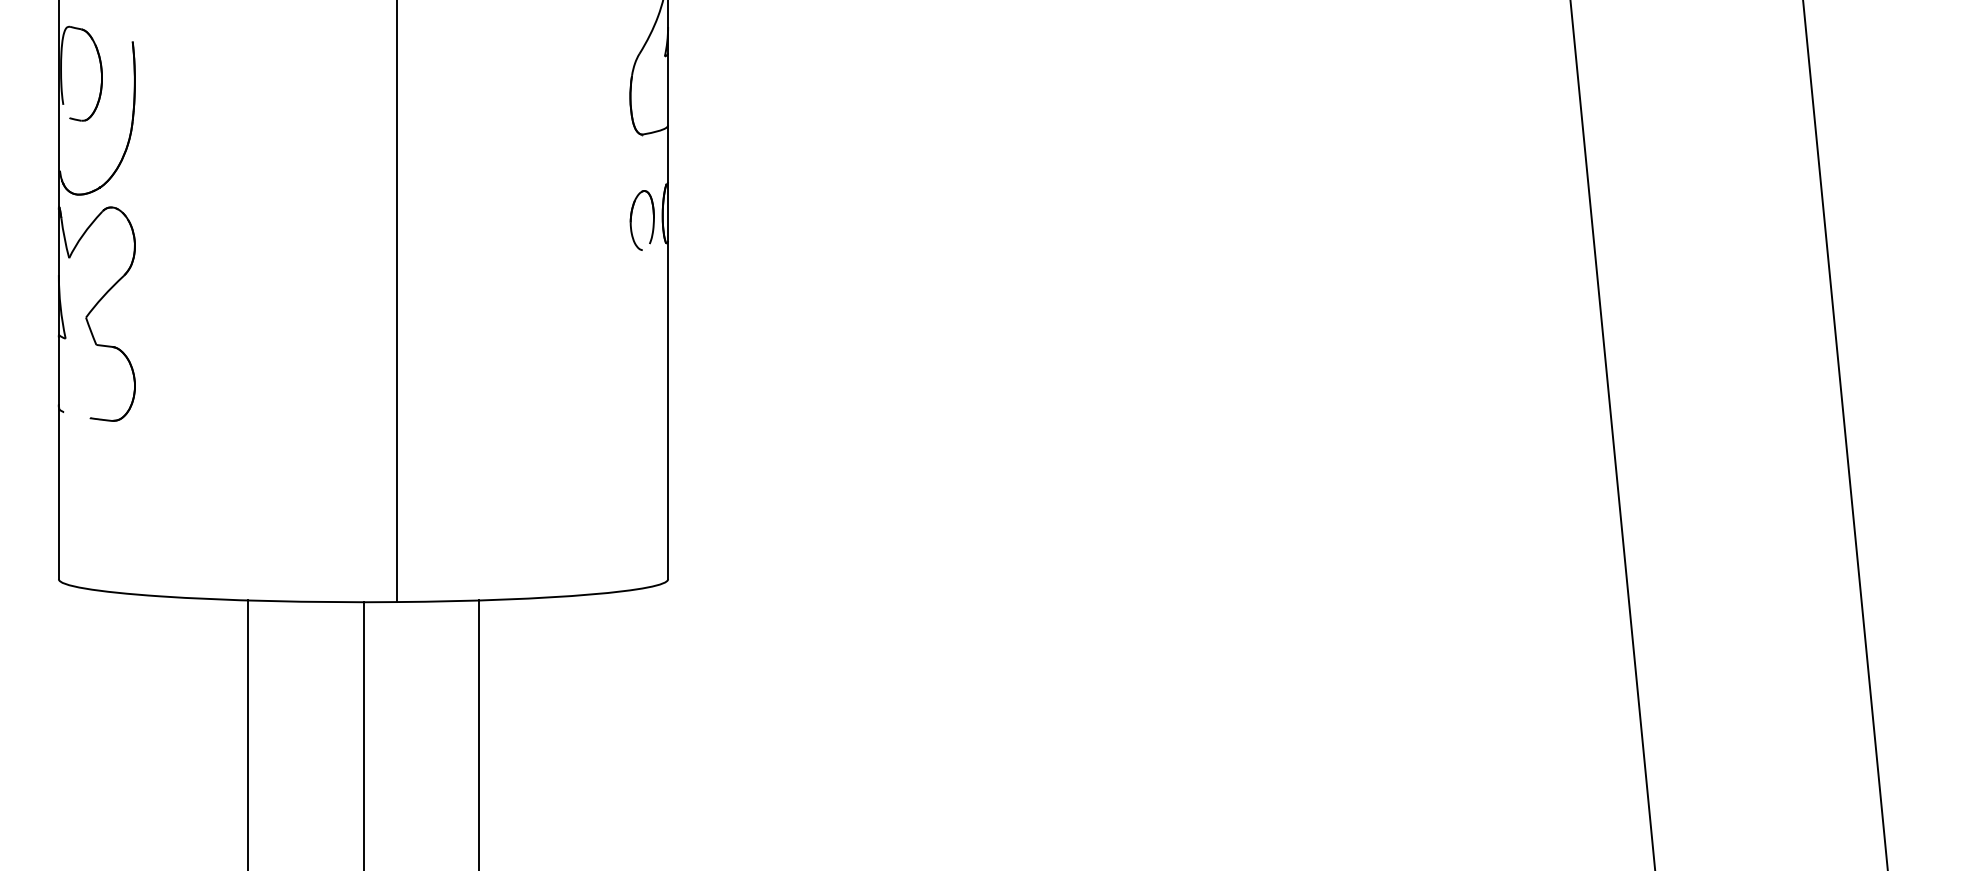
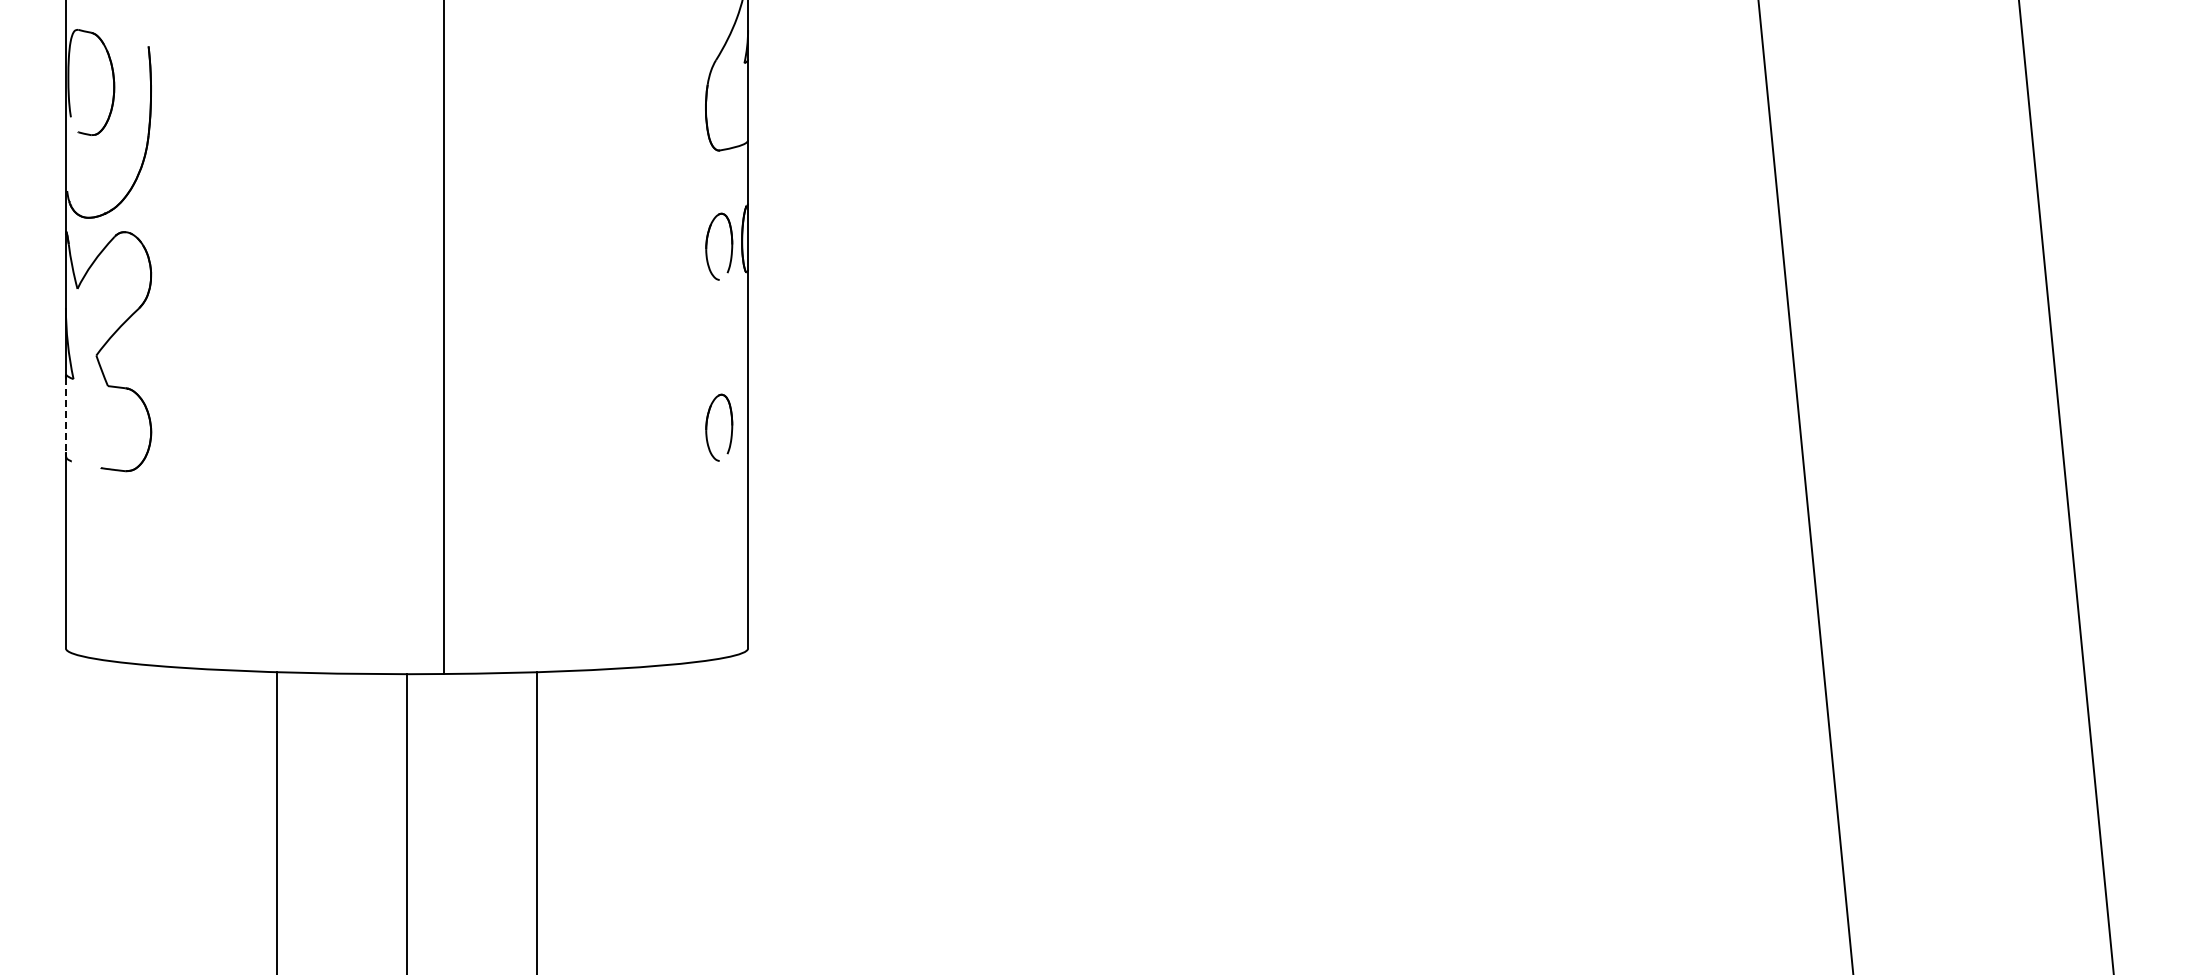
line: (58, 371) -> (65, 415), solid -> dashed
part: (631, 381) -> (707, 427), added

